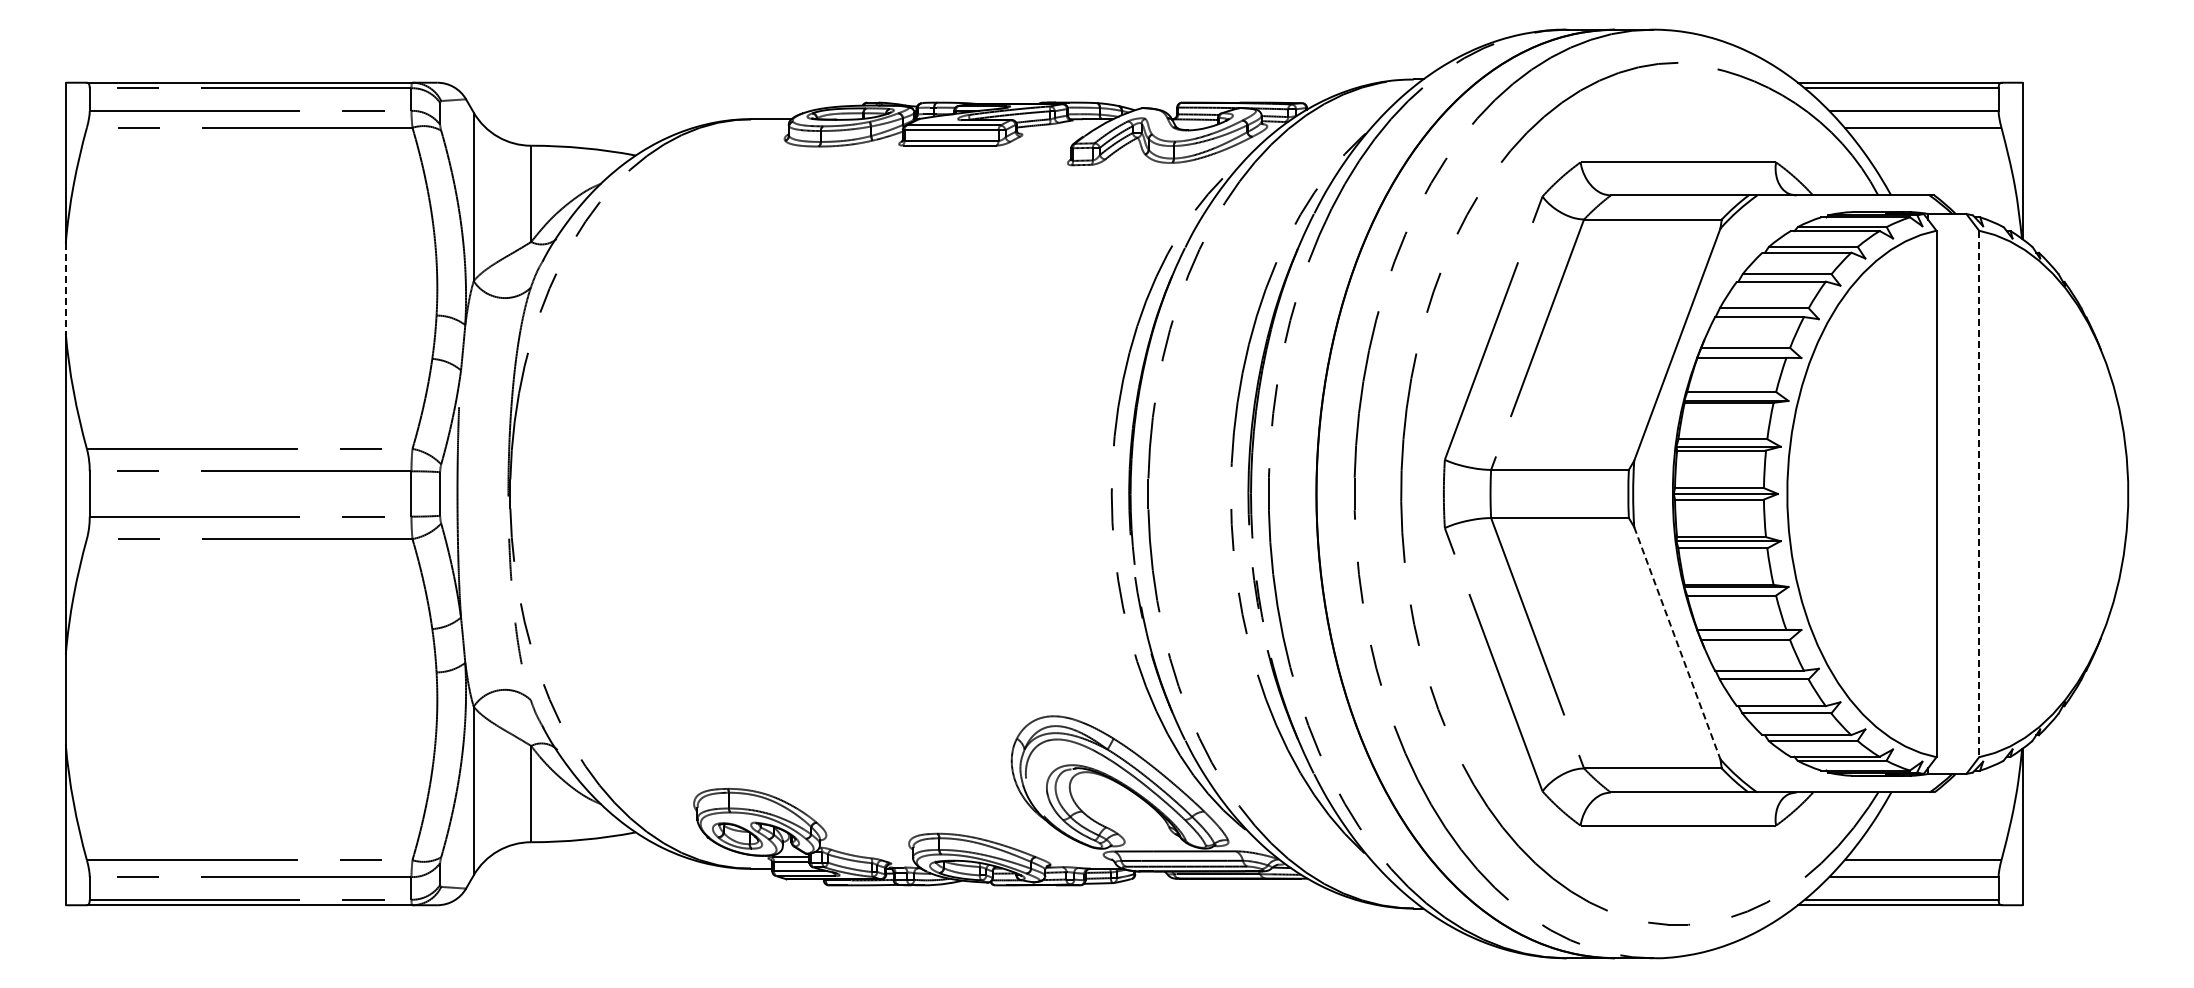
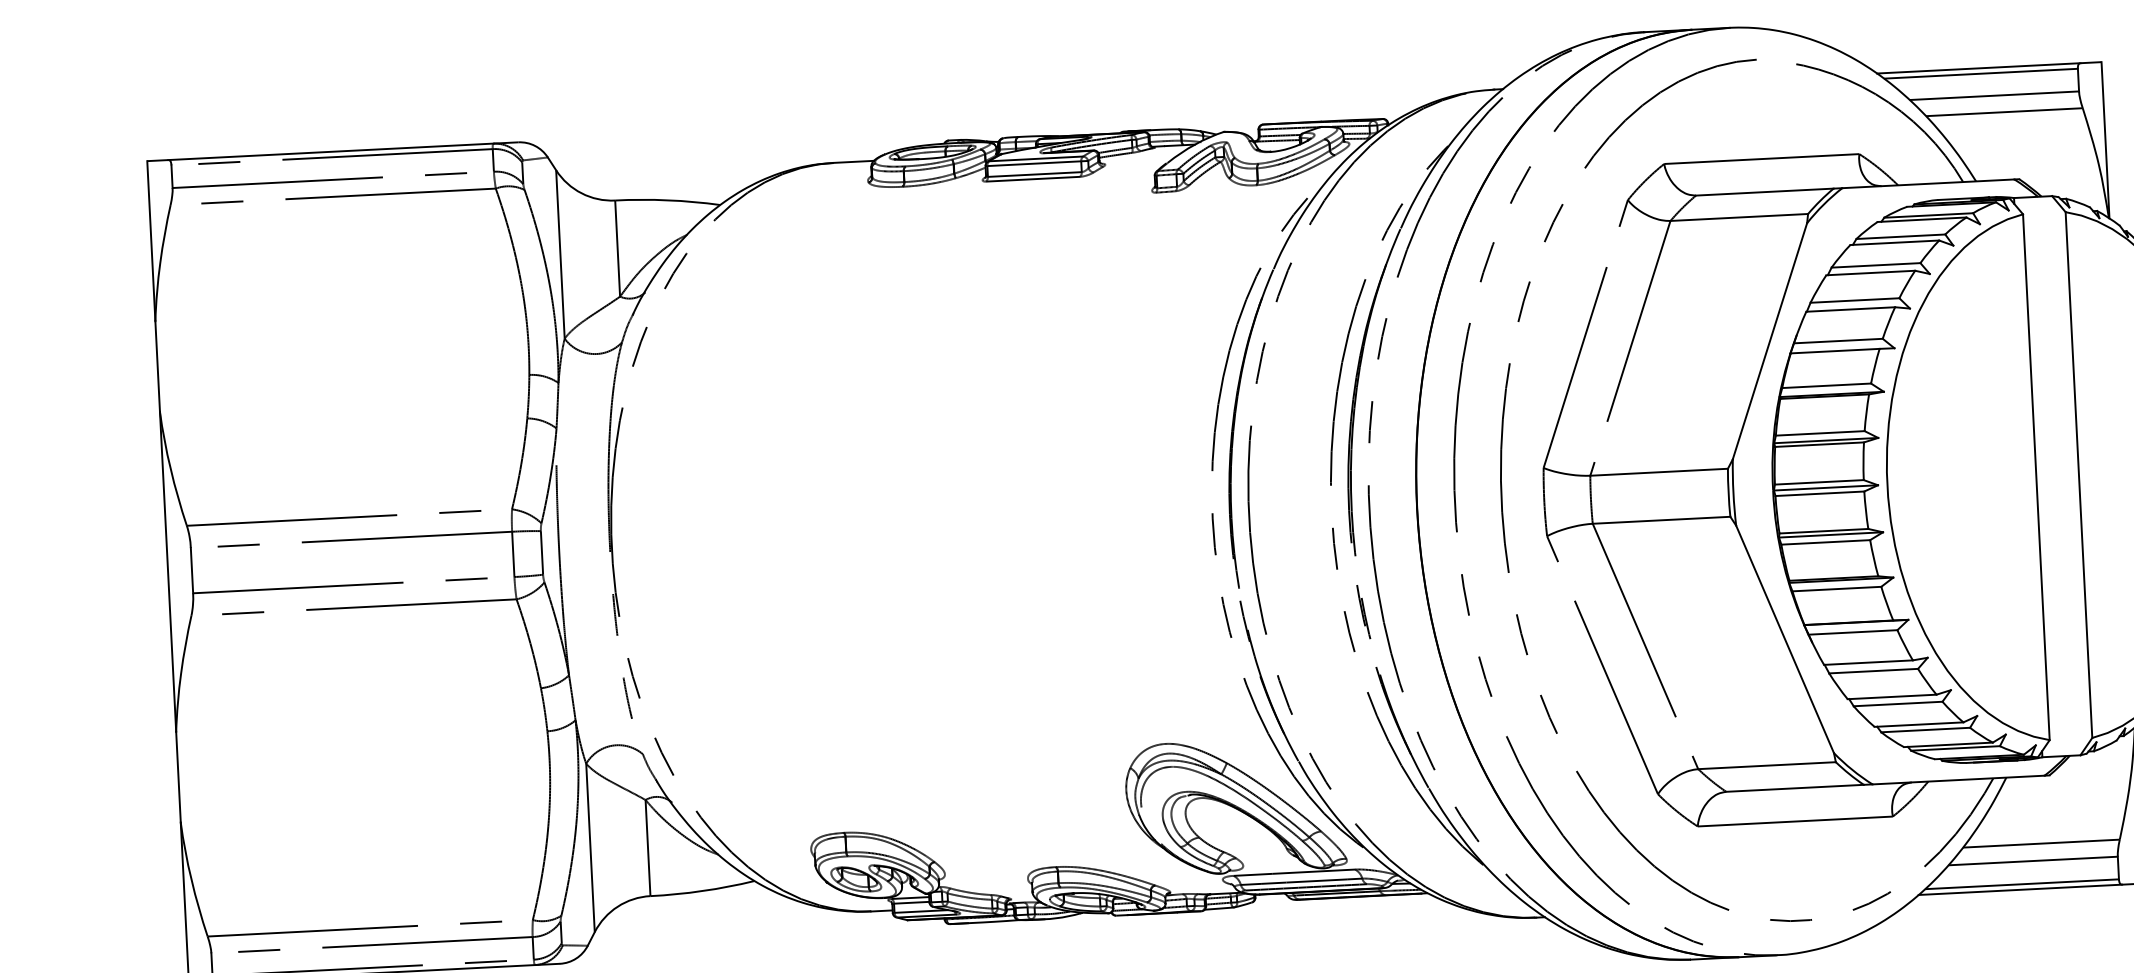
line: (65, 288) -> (157, 366), dashed -> solid
line: (1979, 494) -> (2079, 475), dashed -> solid
line: (1677, 643) -> (1785, 639), dashed -> solid

